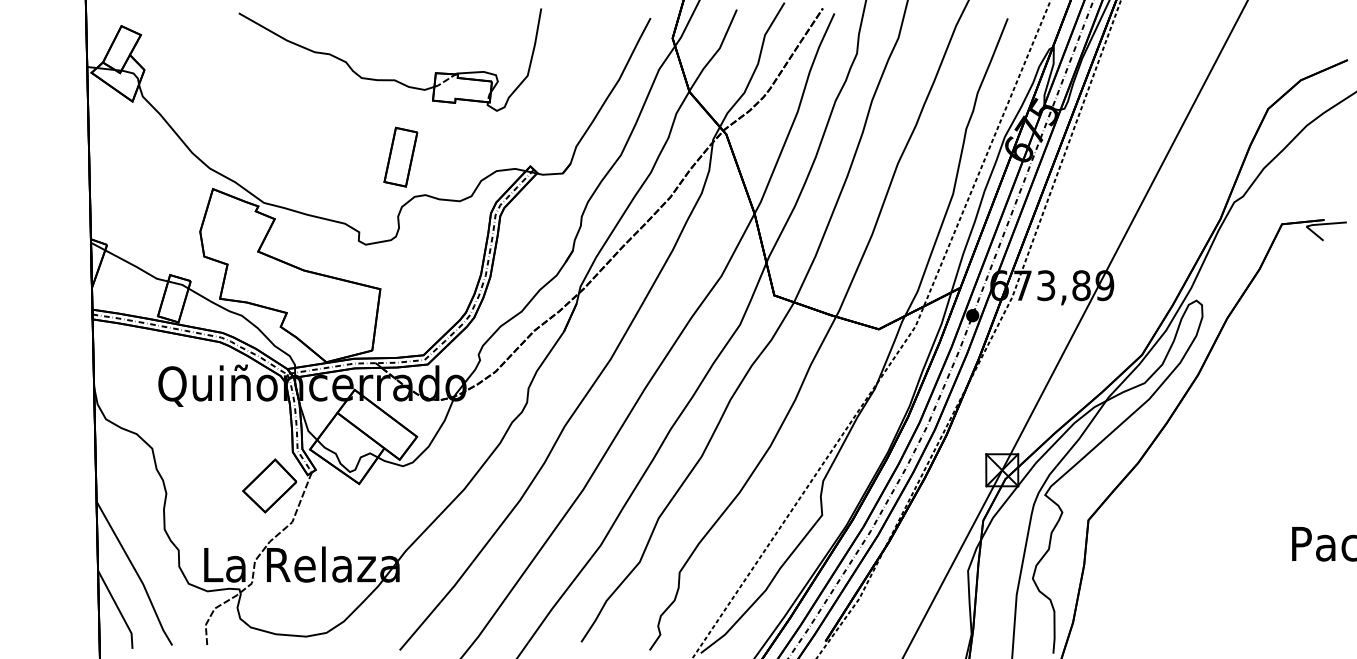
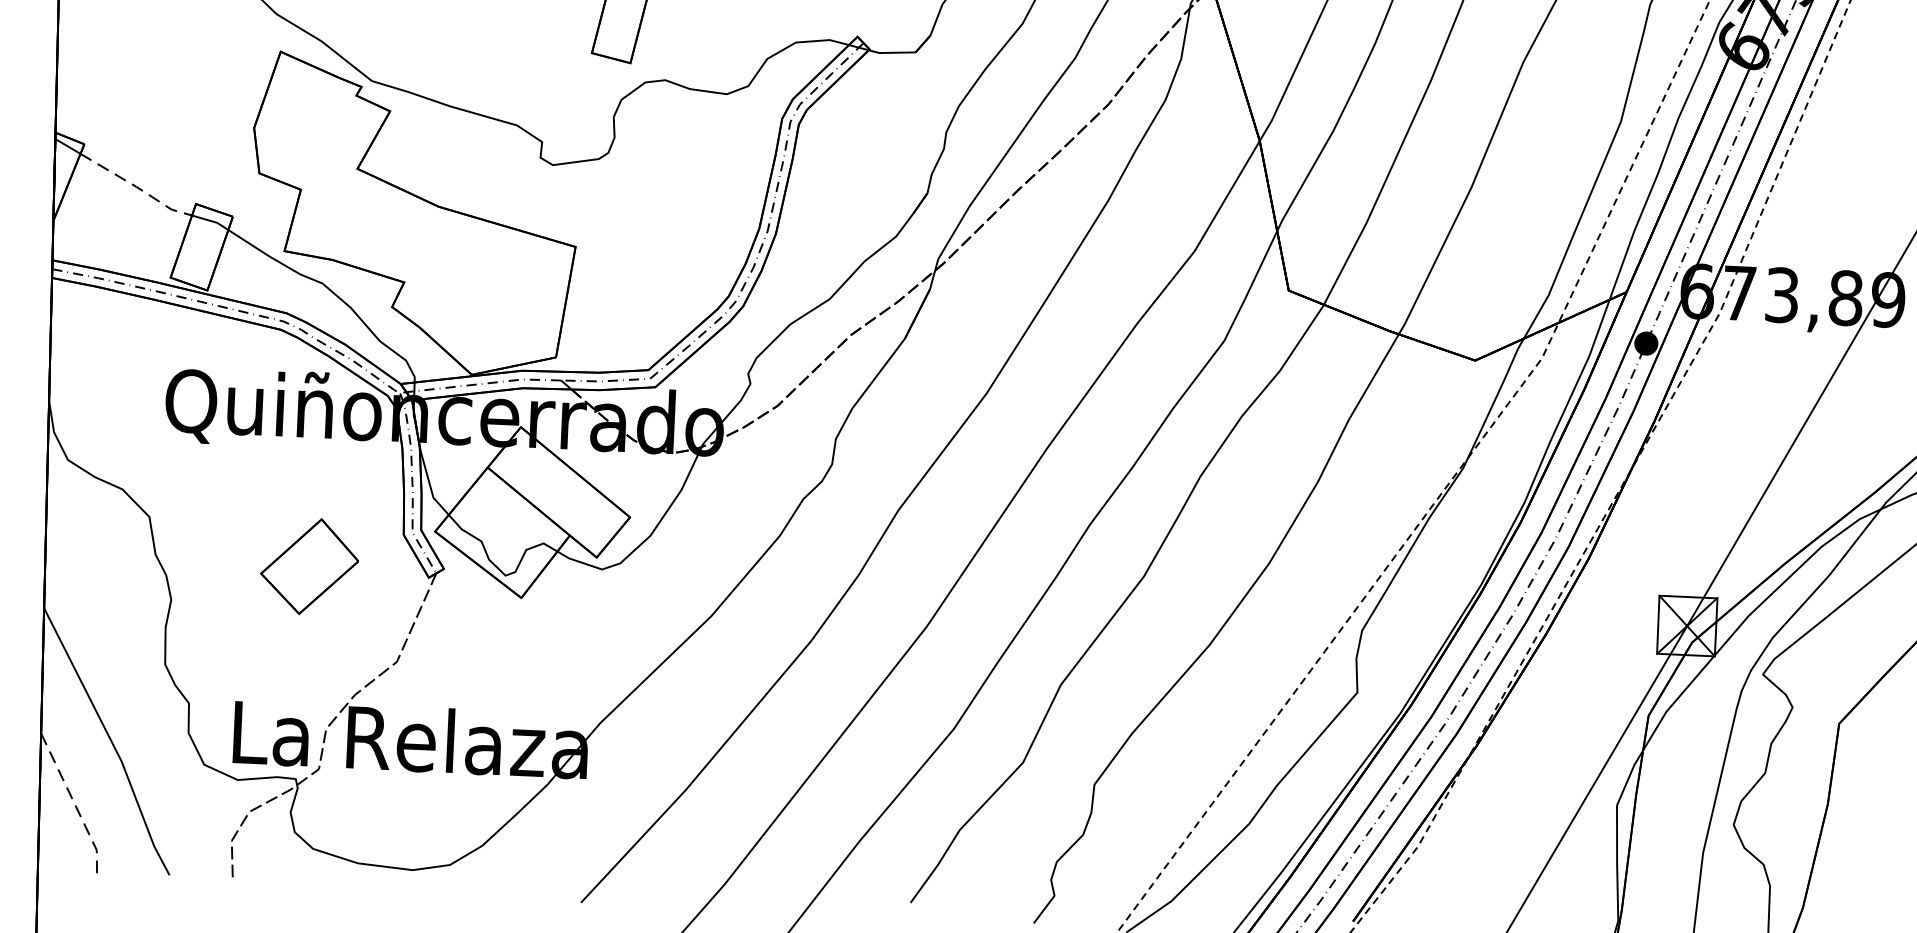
line: (136, 267) -> (135, 187), solid -> dashed
part: (269, 485) -> (309, 565), moved
line: (119, 609) -> (76, 805), solid -> dashed

